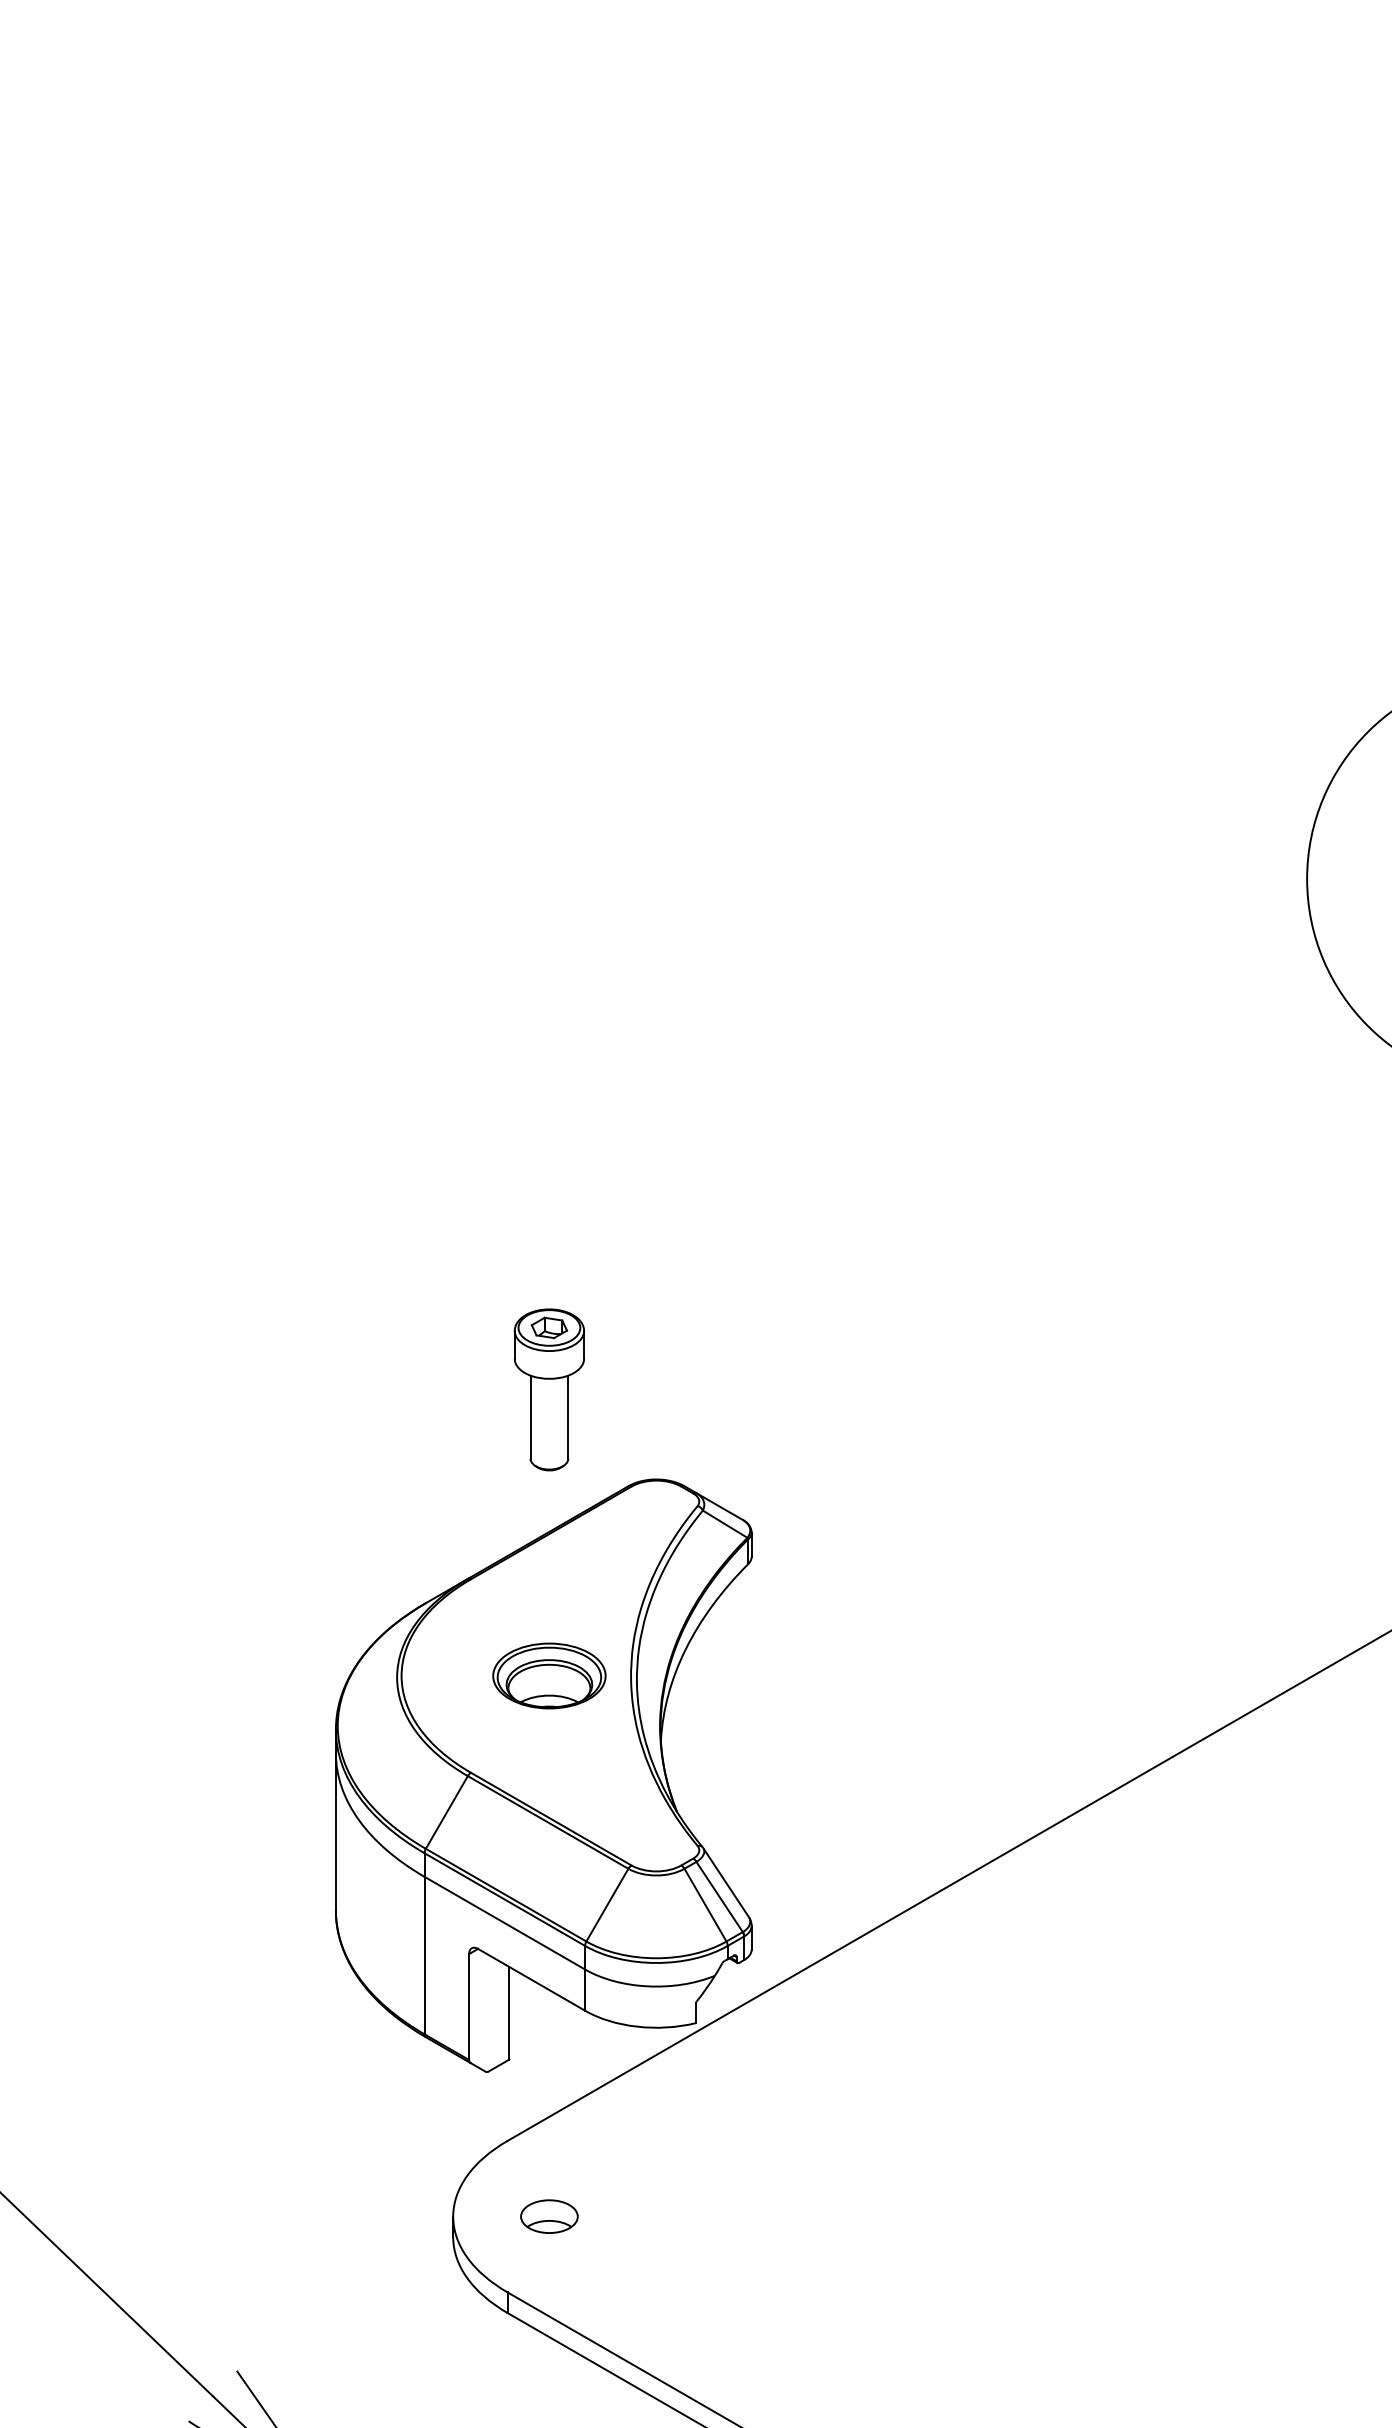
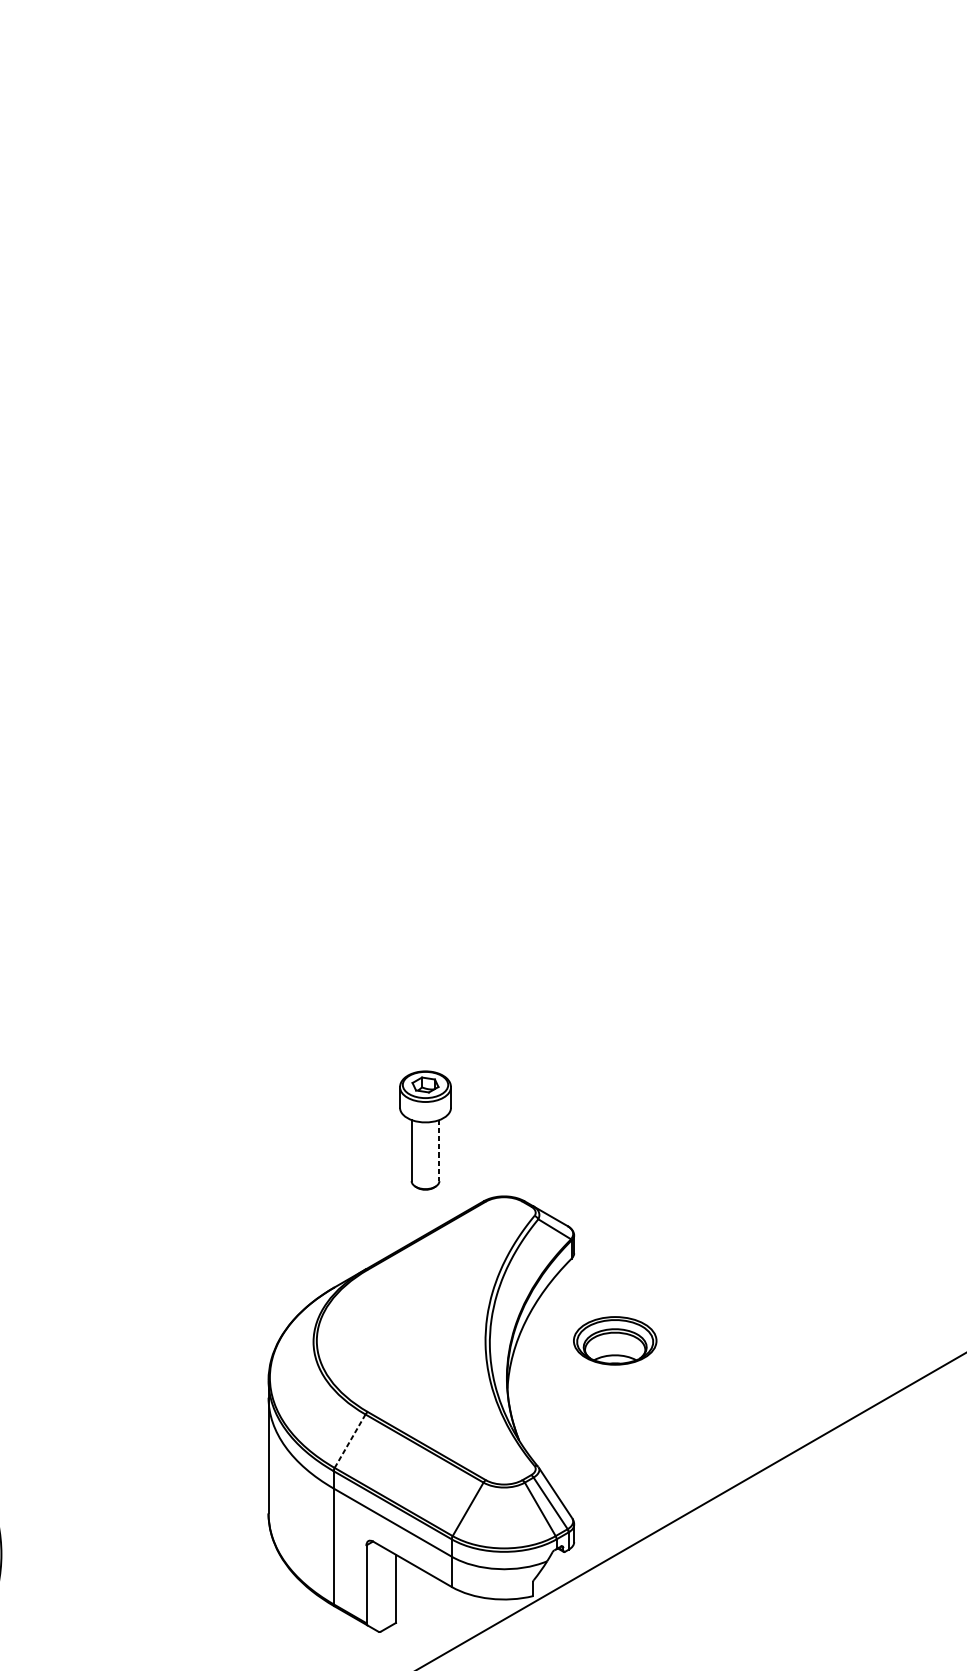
line: (568, 1417) -> (439, 1150), solid -> dashed
part: (549, 1675) -> (615, 1340), moved
line: (446, 1812) -> (349, 1441), solid -> dashed

